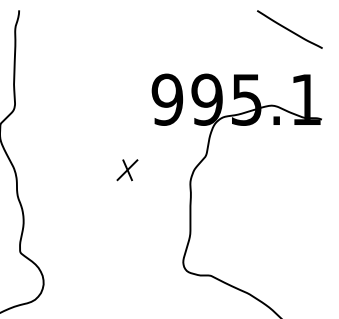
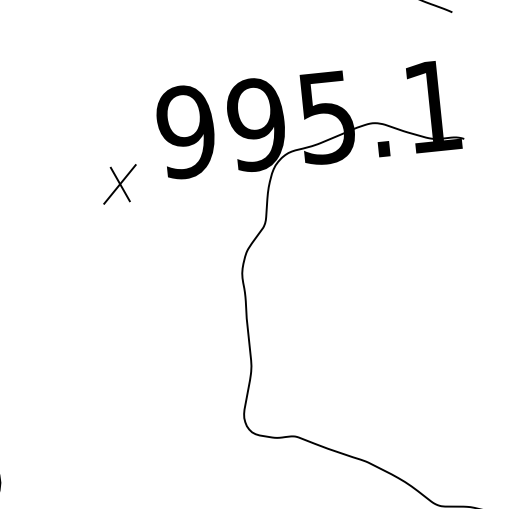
part: (127, 170) -> (120, 184), moved

